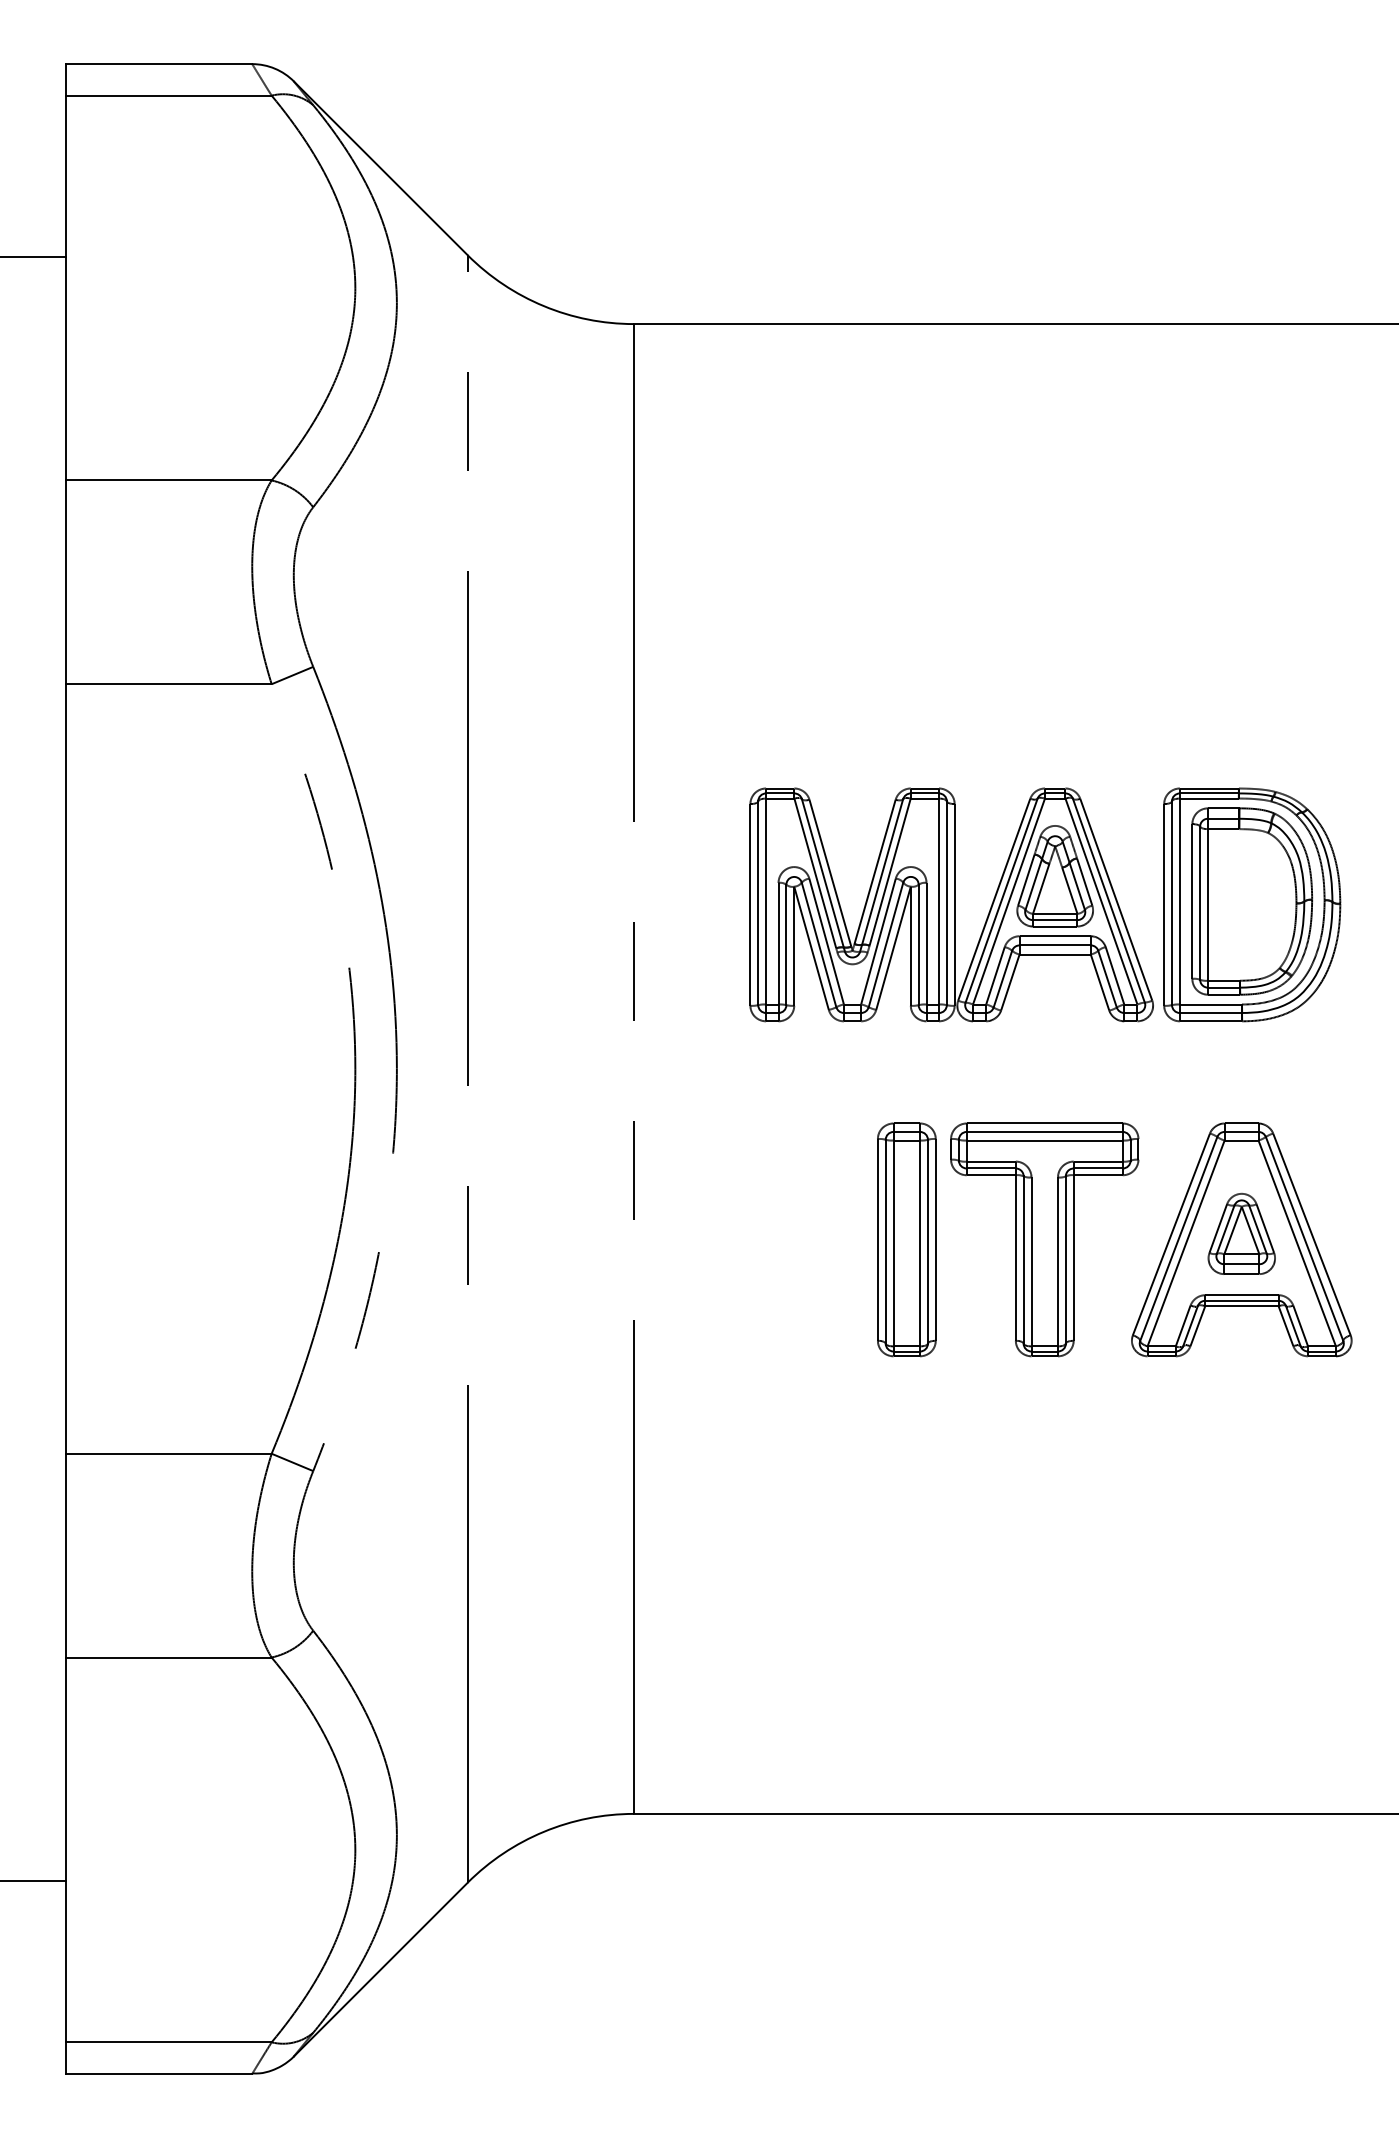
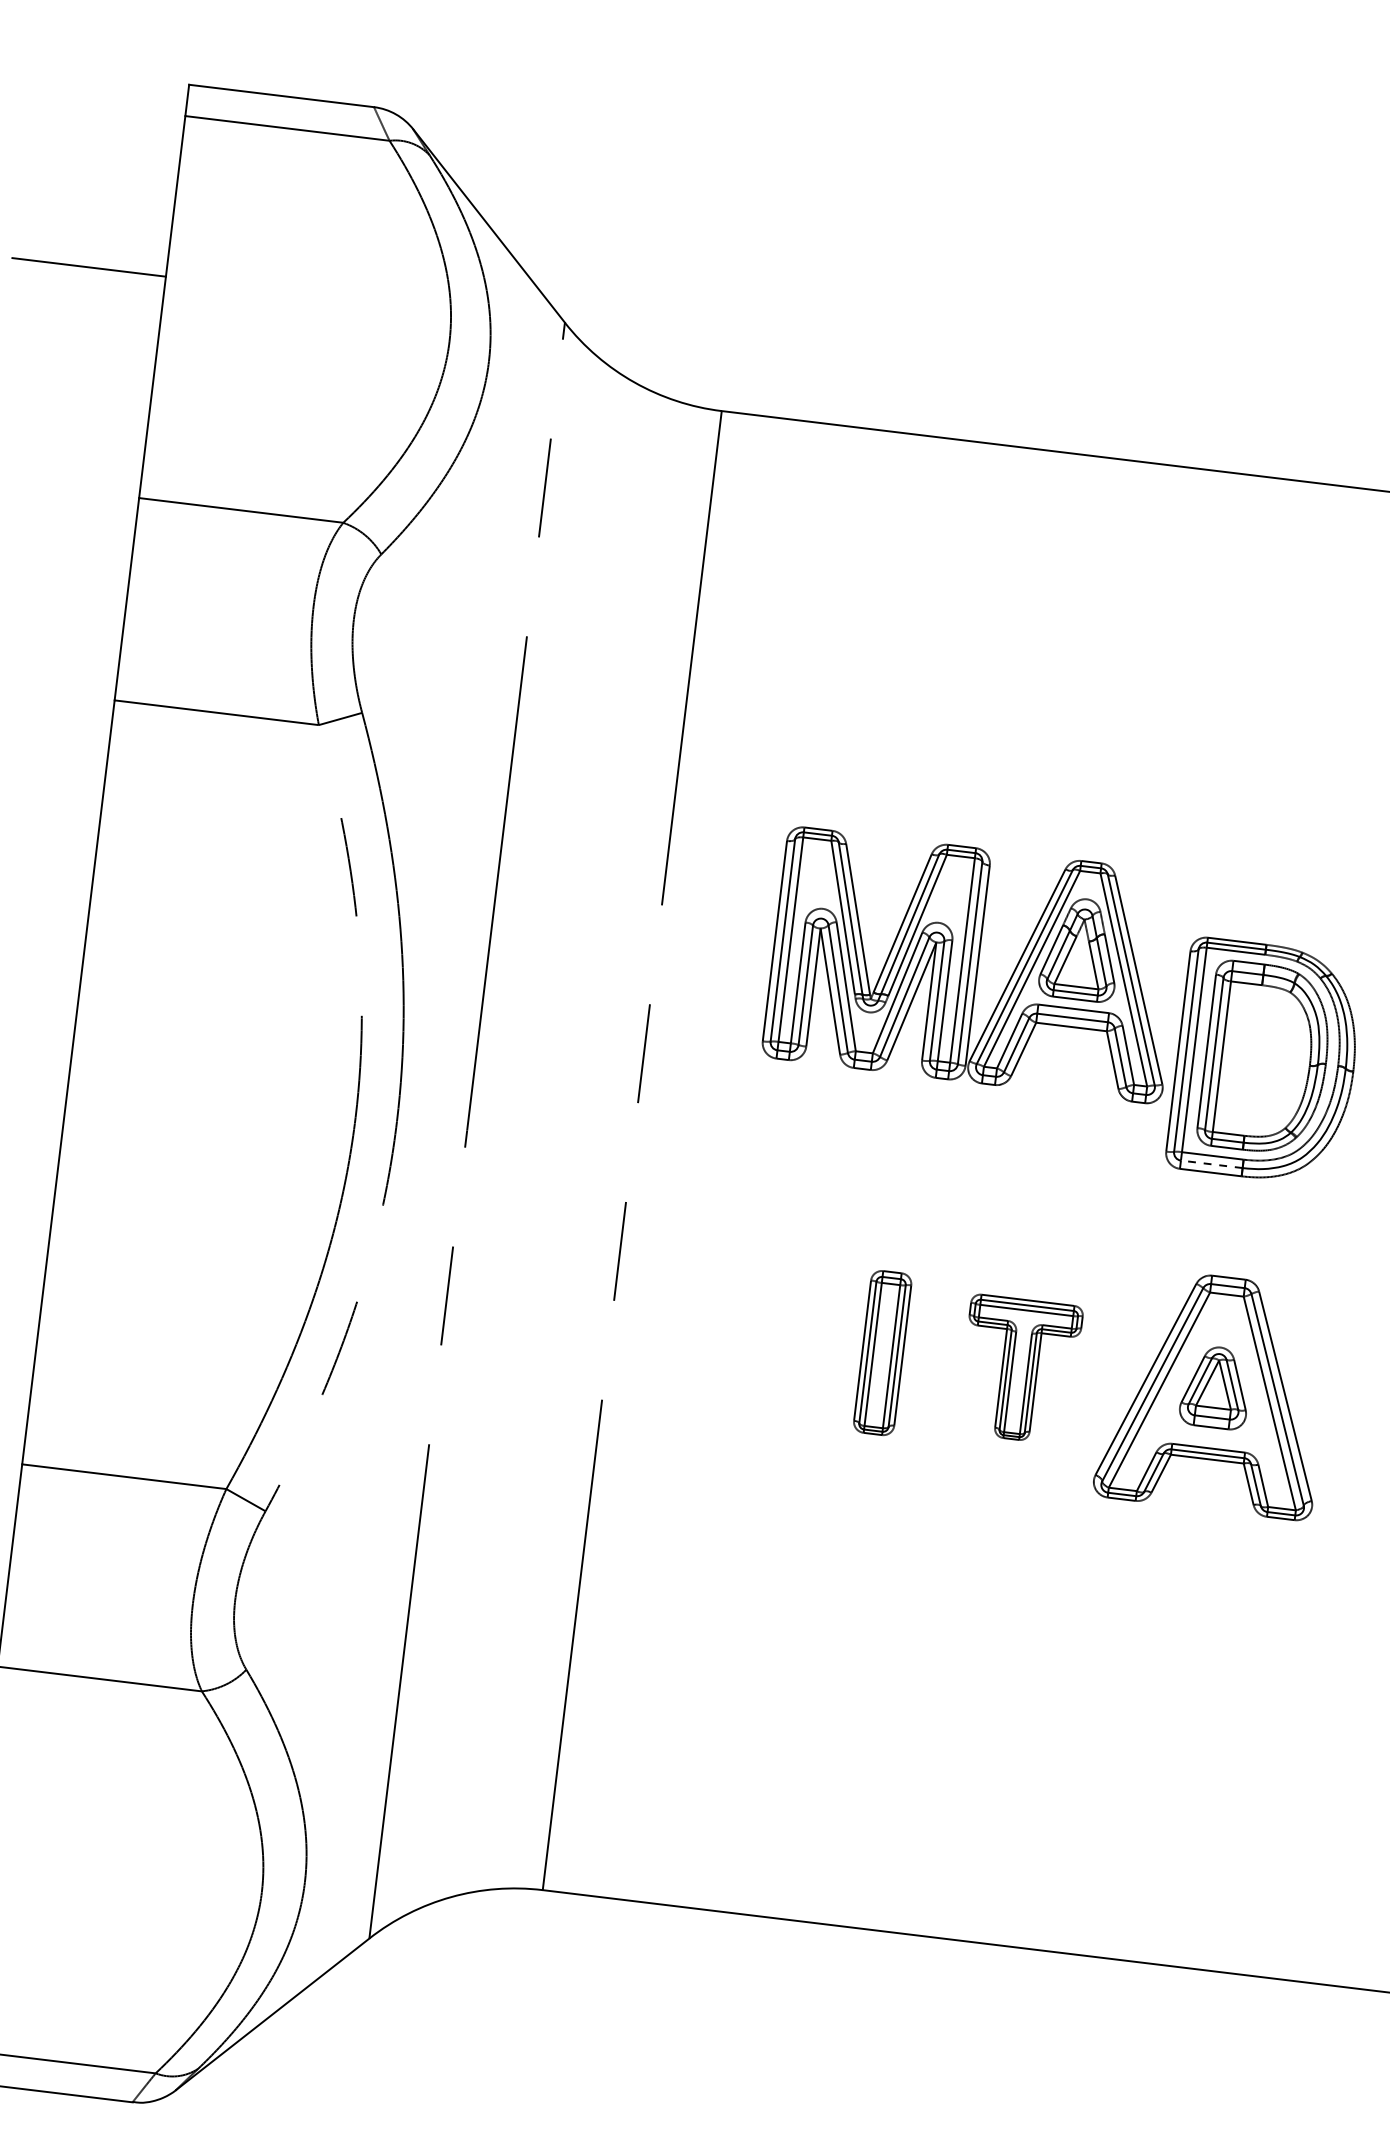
part: (951, 904) -> (974, 964), moved
line: (1210, 1013) -> (1211, 1164), solid -> dashed
part: (906, 1239) -> (882, 1352), size x0.7
part: (1044, 1239) -> (1019, 1369), size x0.6

